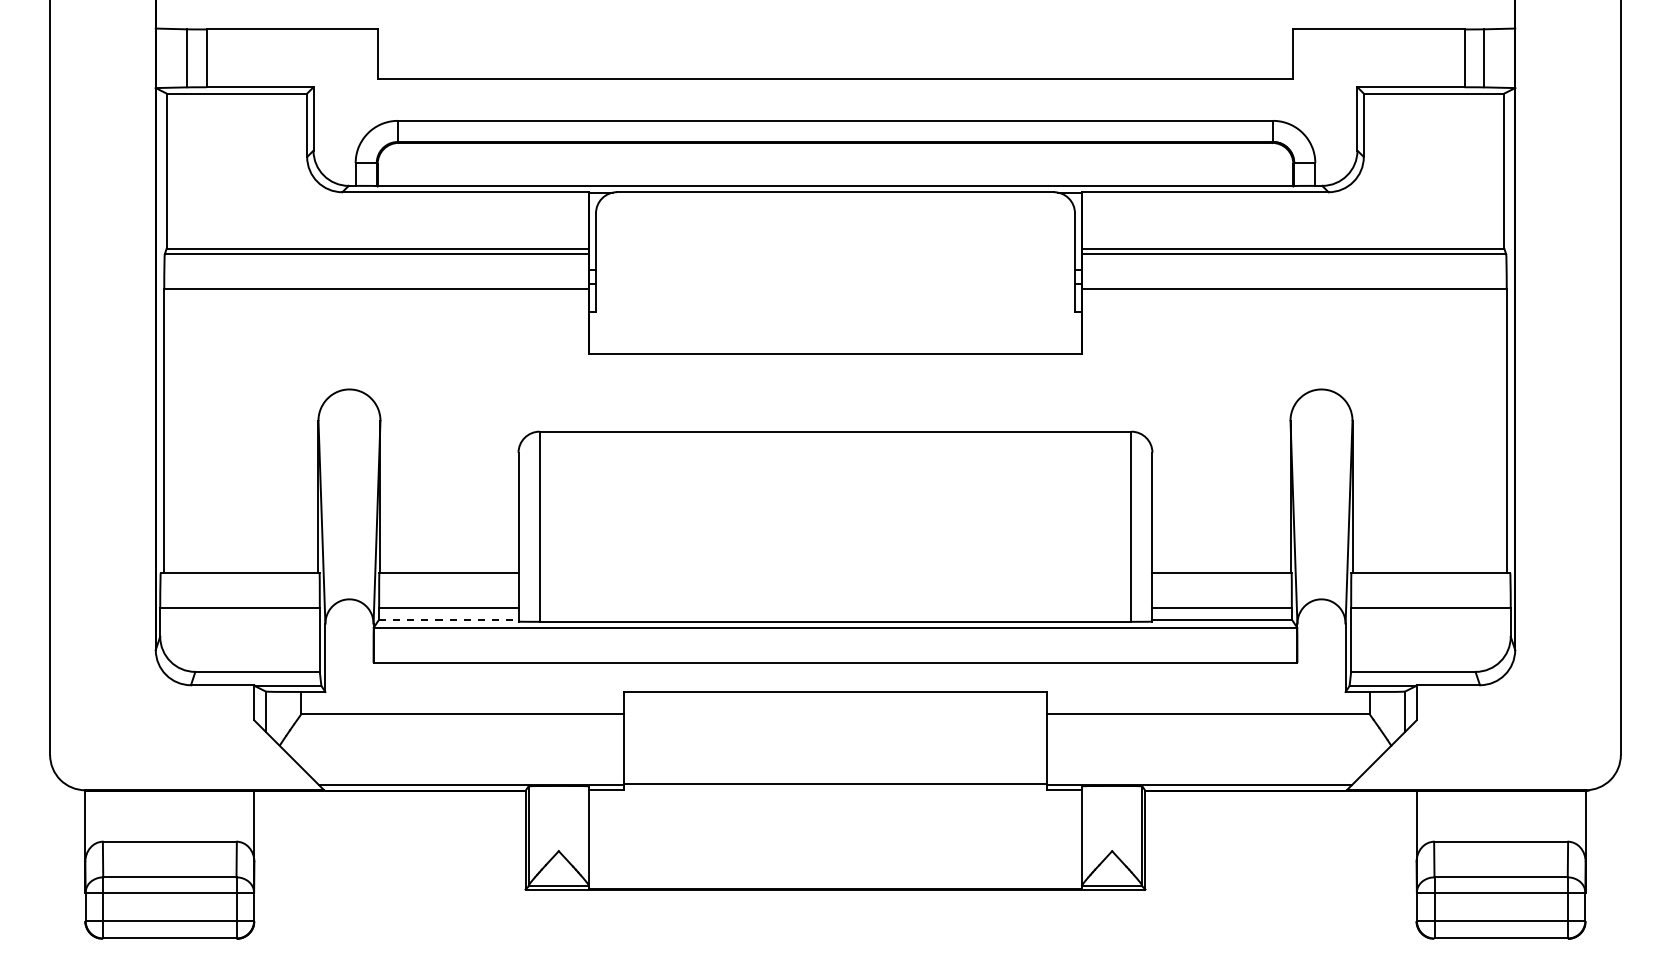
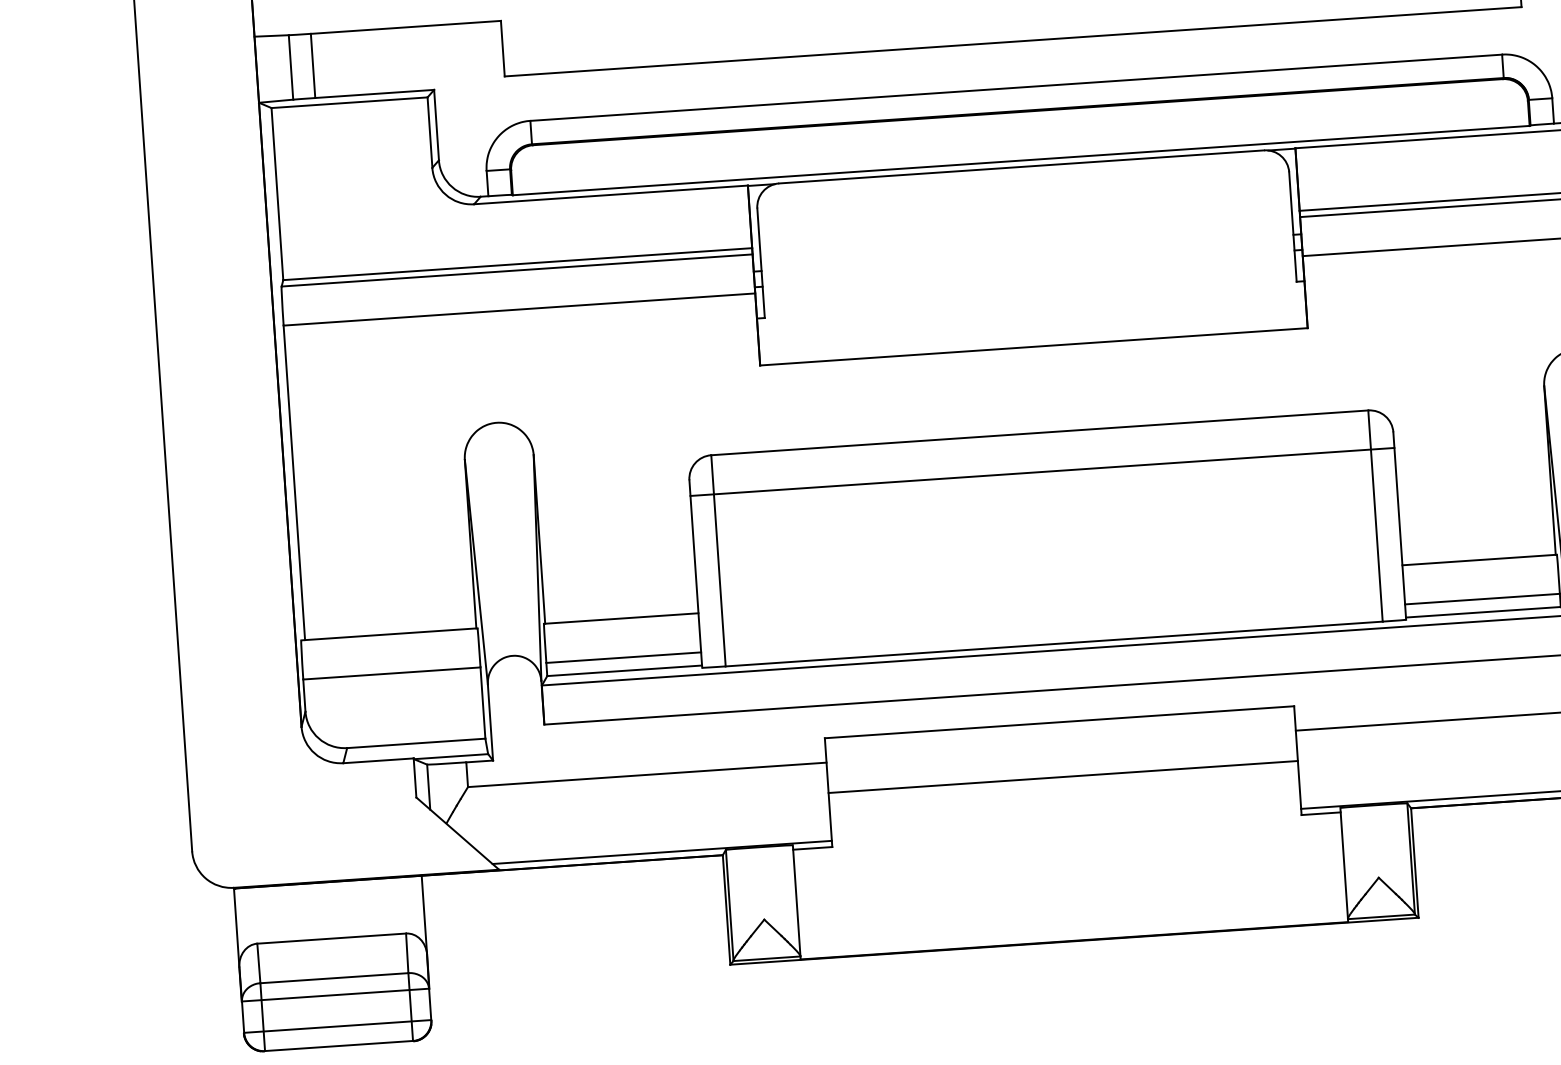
line: (835, 466) -> (1042, 471), added
line: (448, 619) -> (624, 670), dashed -> solid
line: (835, 783) -> (1063, 776), moved

